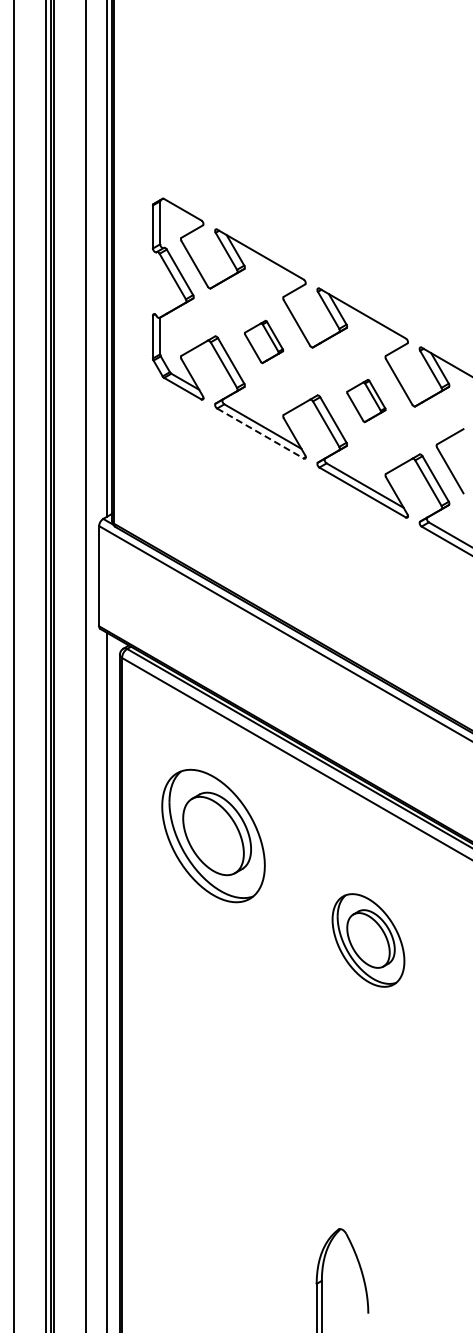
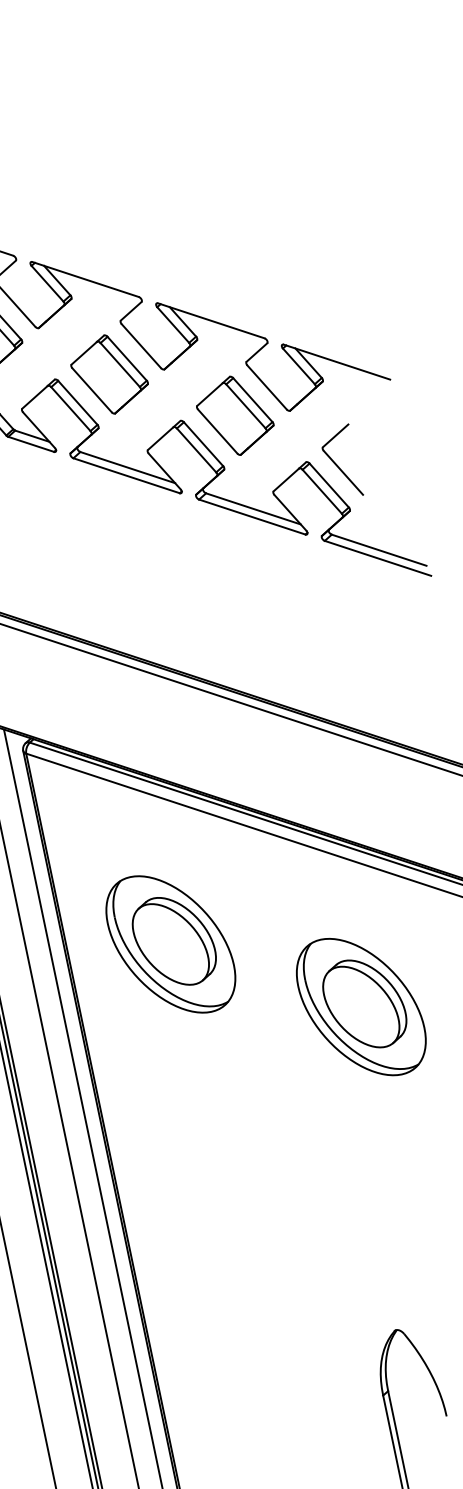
part: (263, 341) -> (108, 374), size x1.67
part: (366, 400) -> (235, 415), size x1.67
line: (260, 433) -> (126, 475), dashed -> solid
part: (213, 835) -> (170, 943), moved
part: (368, 940) -> (361, 1007), size x1.43

